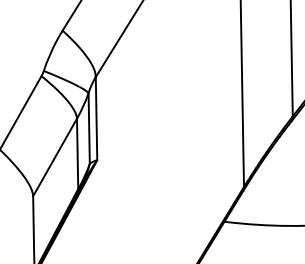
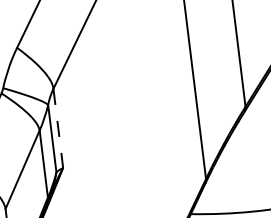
line: (96, 119) -> (58, 129), solid -> dashed

